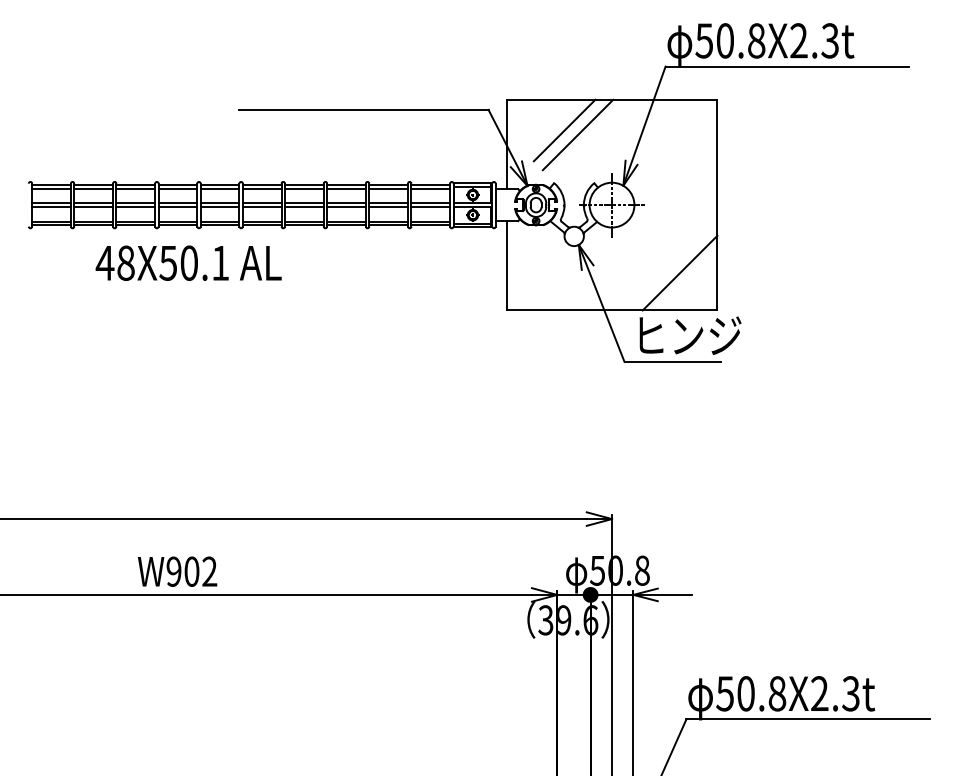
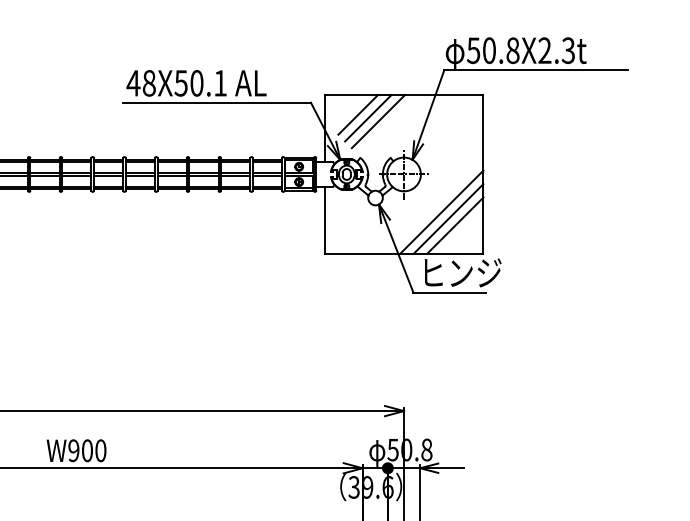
line: (550, 125) -> (357, 114), added
line: (661, 255) -> (441, 212), added
text: (188, 262) -> (196, 82), moved
line: (670, 263) -> (448, 218), added
text: (209, 571) -> (100, 450), W902 -> W900

